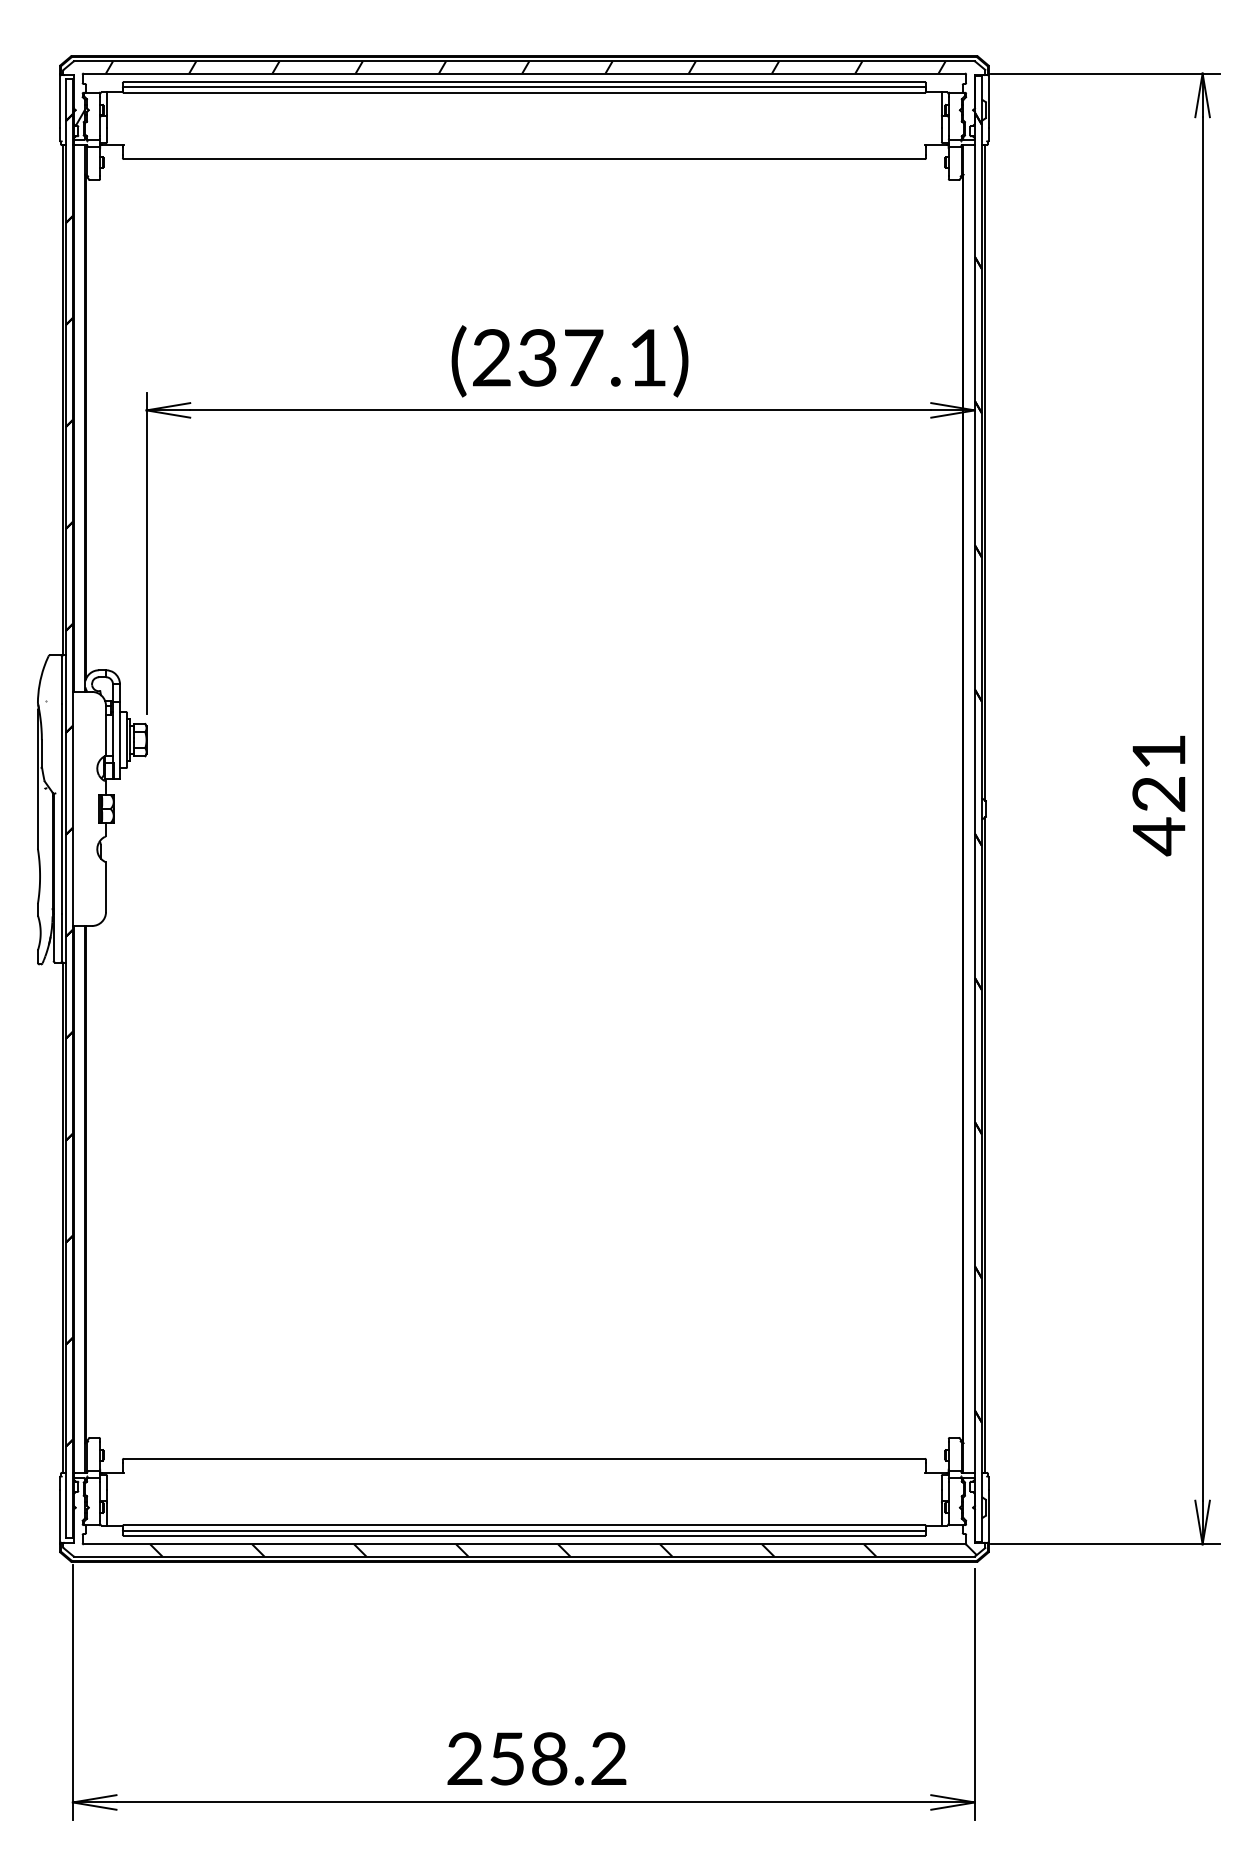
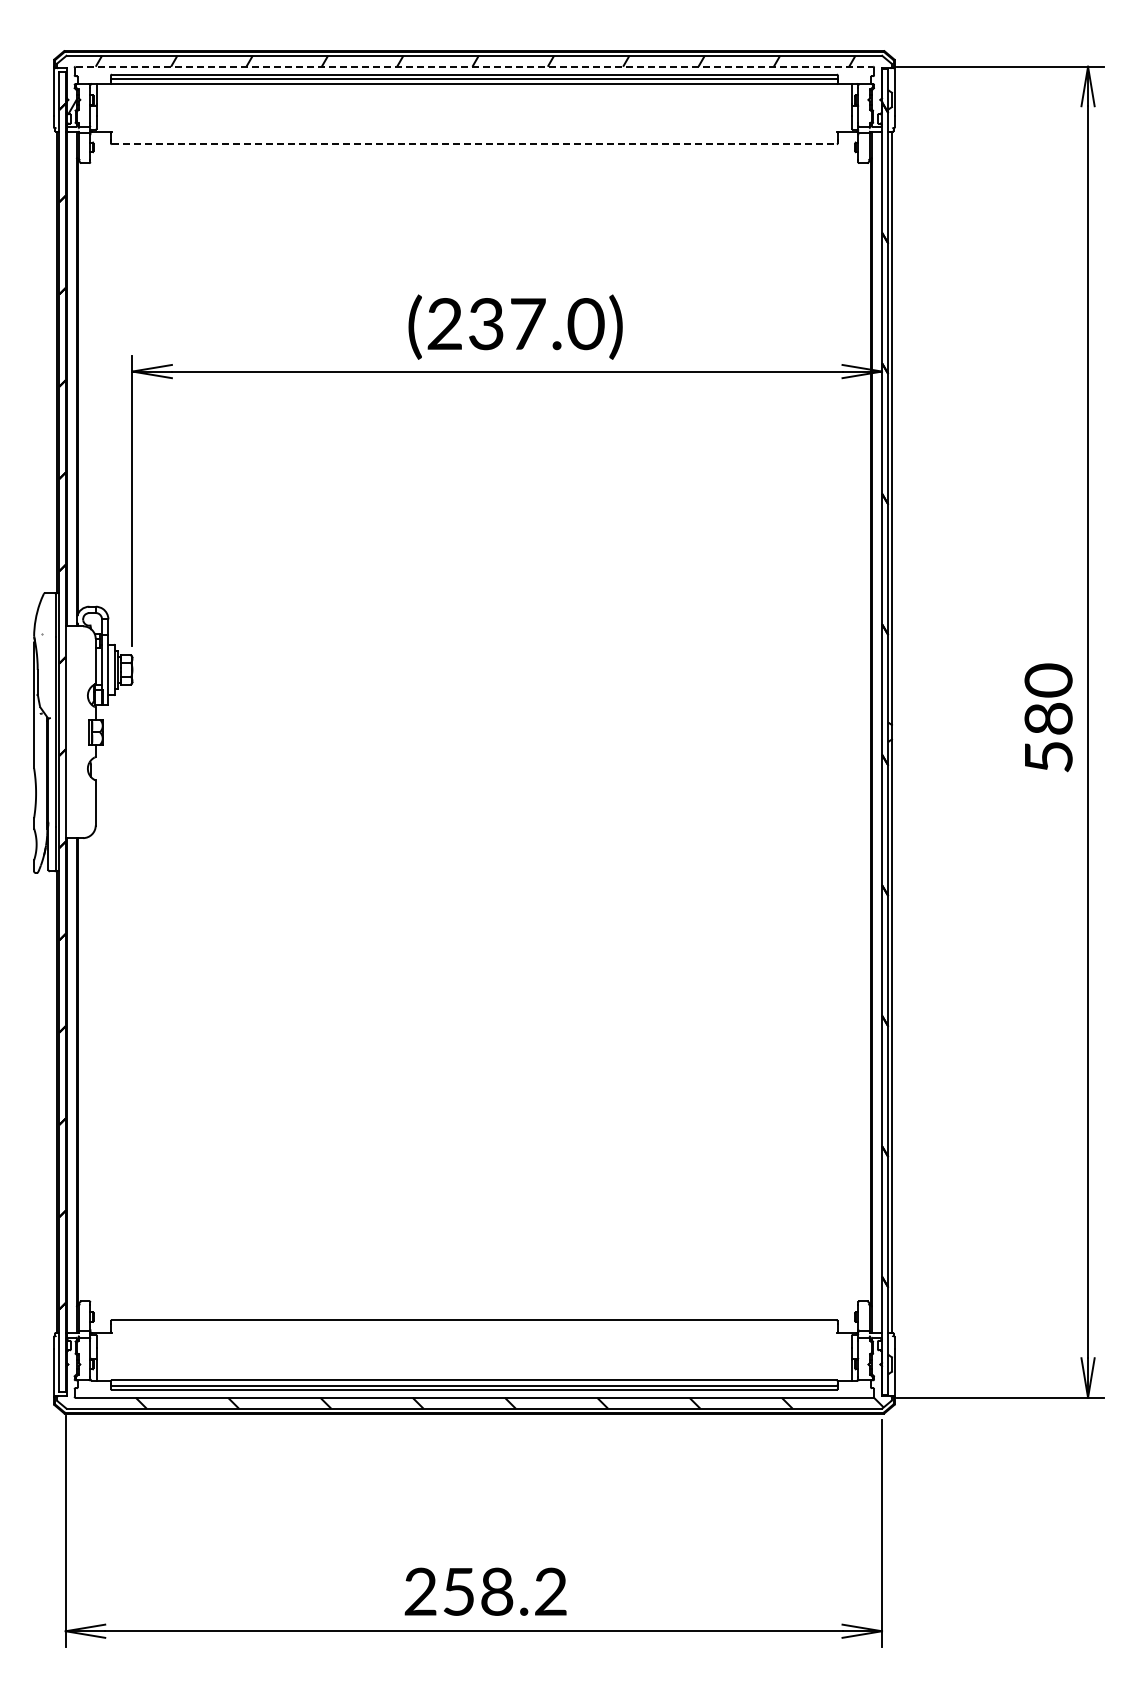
line: (524, 73) -> (474, 66), solid -> dashed
line: (524, 159) -> (474, 144), solid -> dashed
text: (647, 358) -> (585, 324), (237.1) -> (237.0)
text: (1158, 794) -> (1048, 719), 421 -> 580

